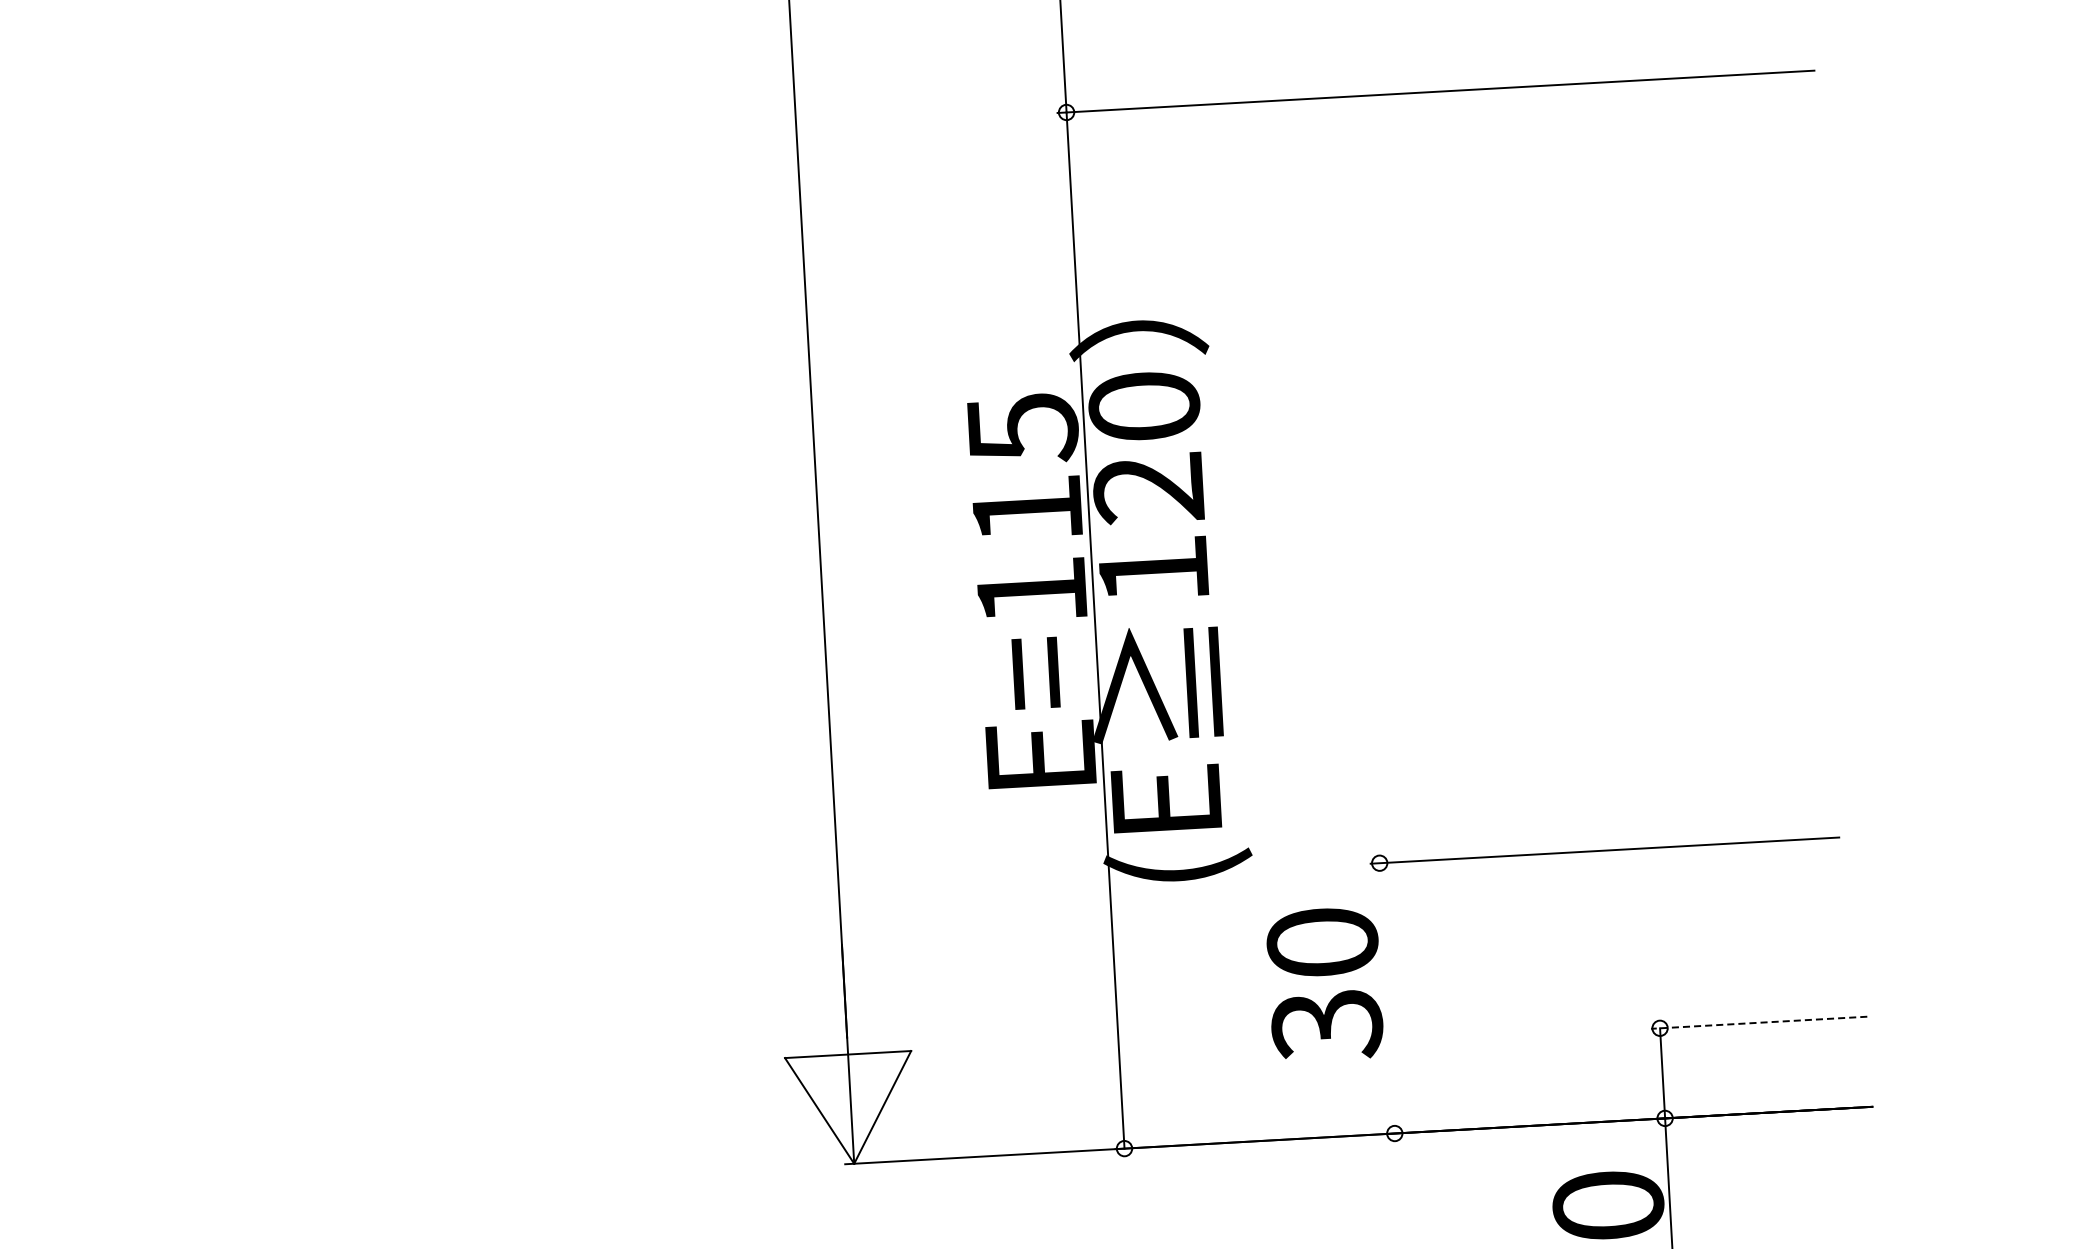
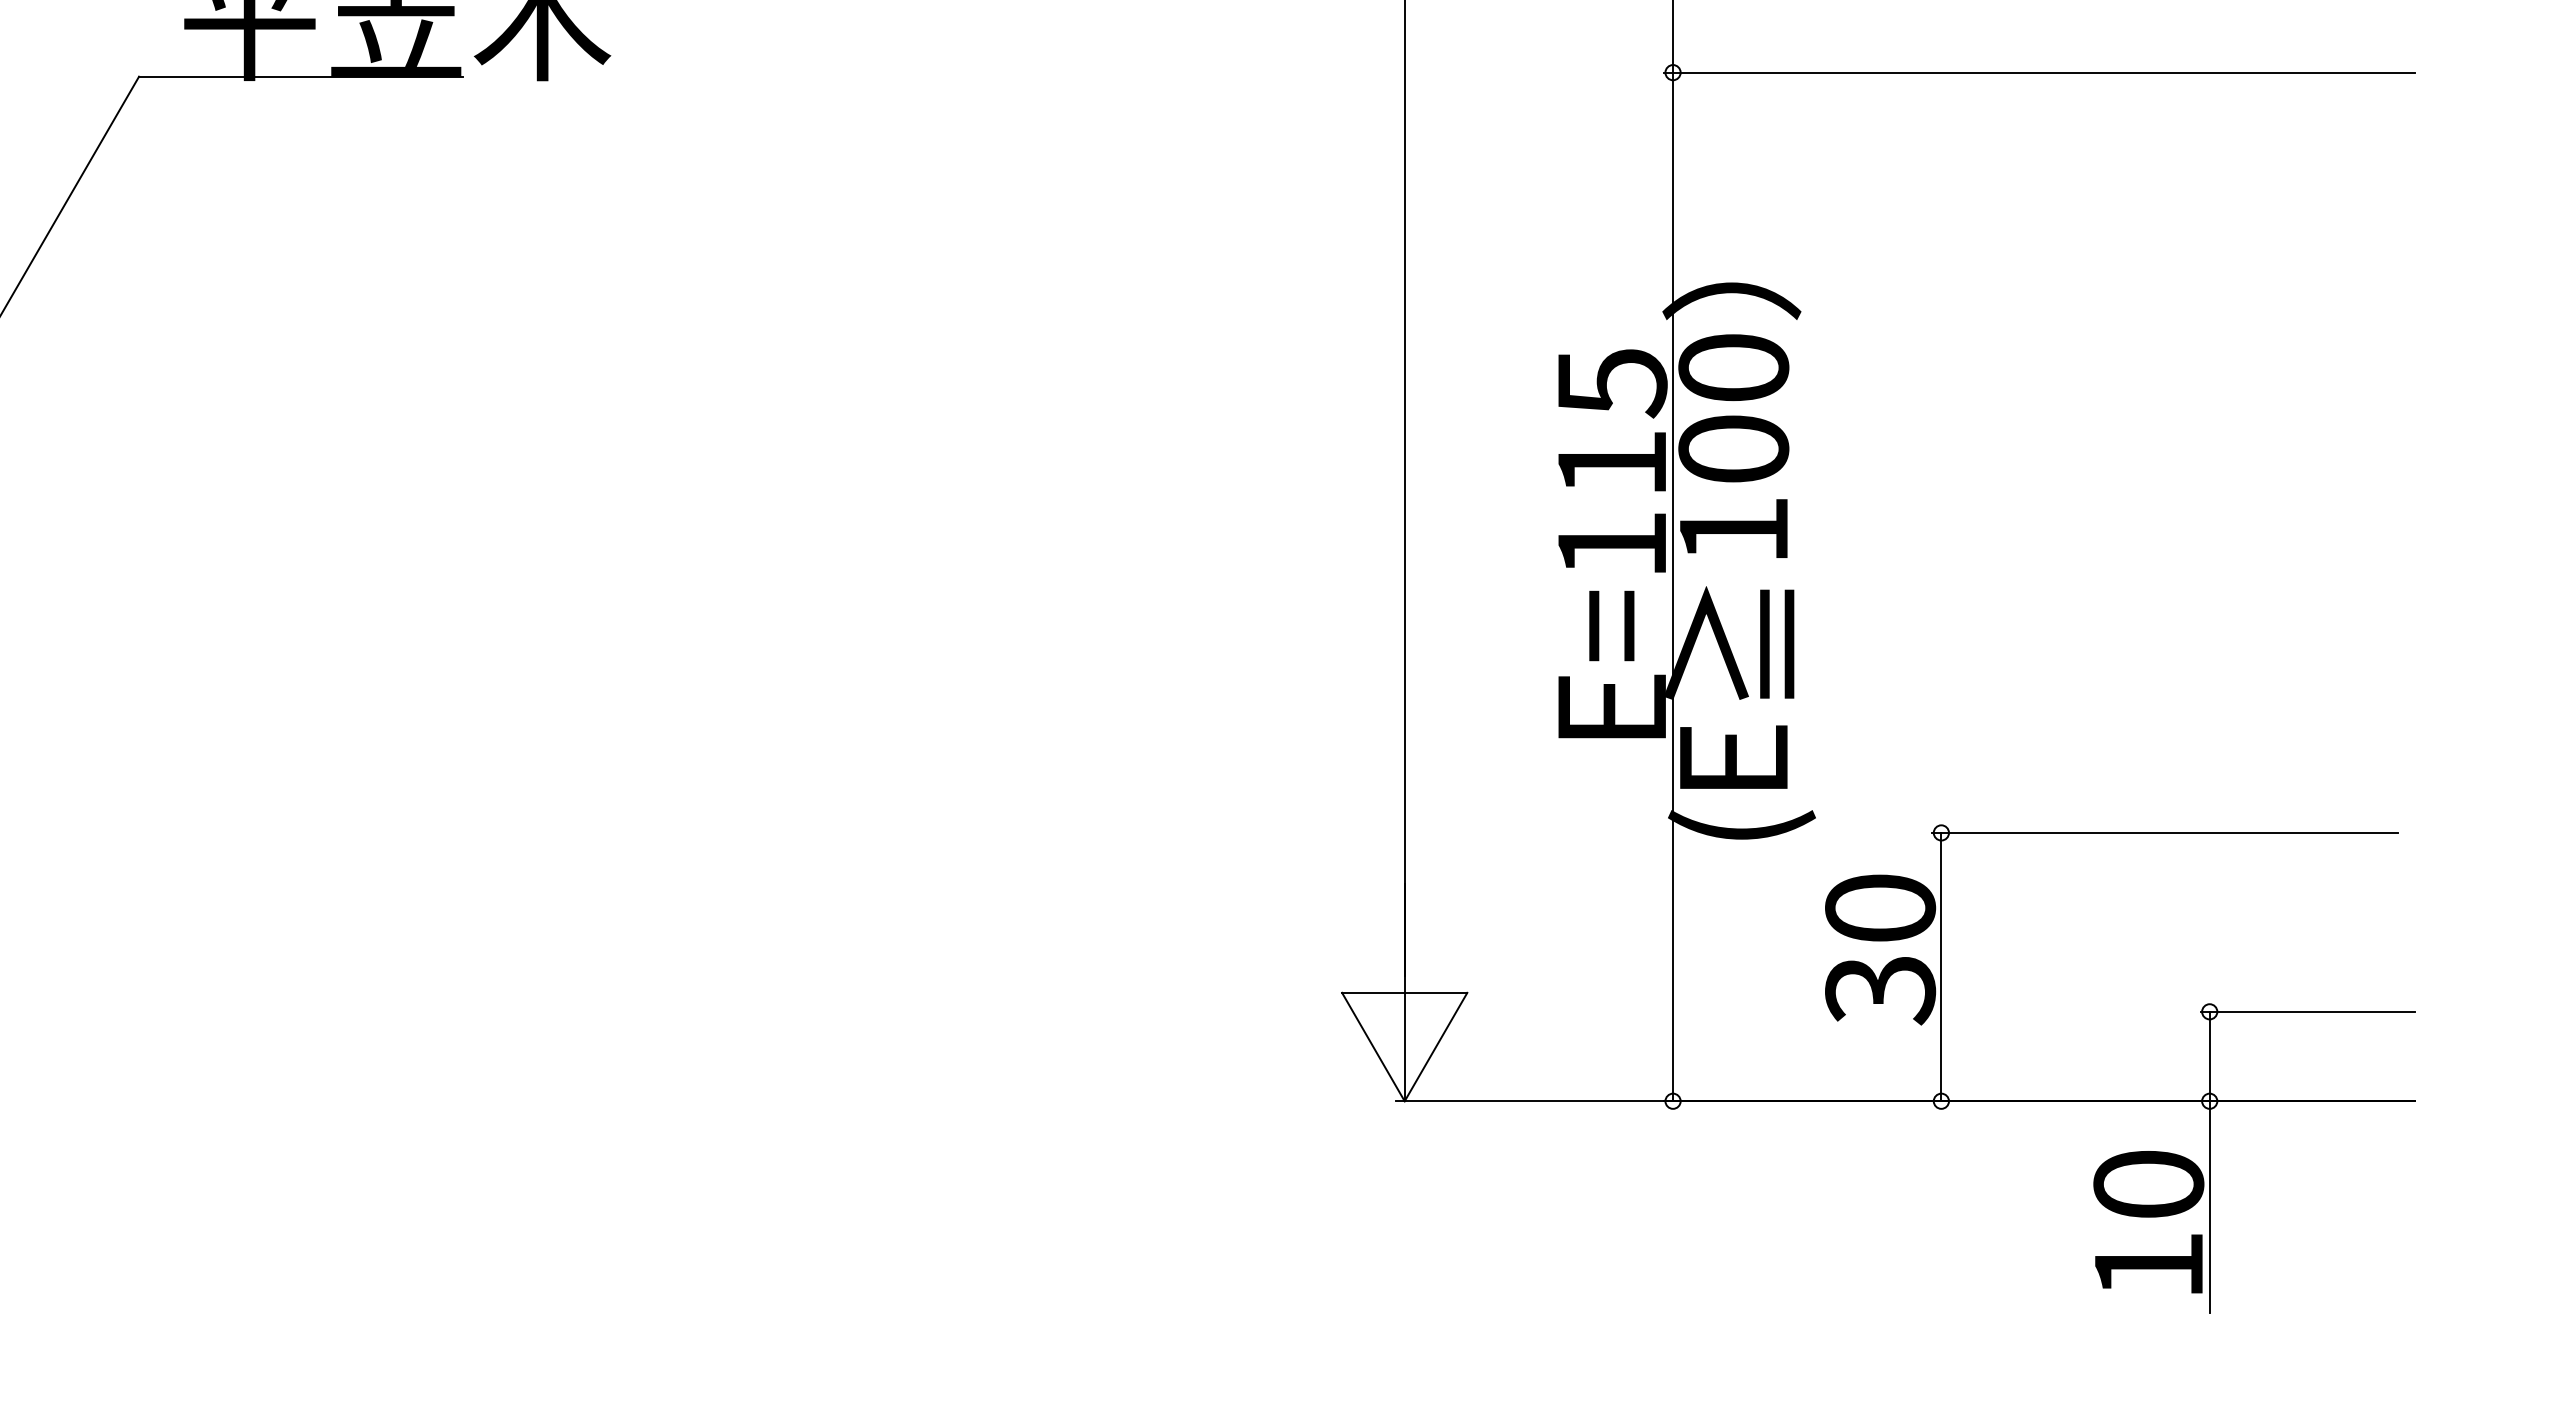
text: (1148, 488) -> (1733, 449), 120 -> 100
line: (1387, 997) -> (1941, 966), added
line: (1758, 1022) -> (2307, 1011), dashed -> solid

